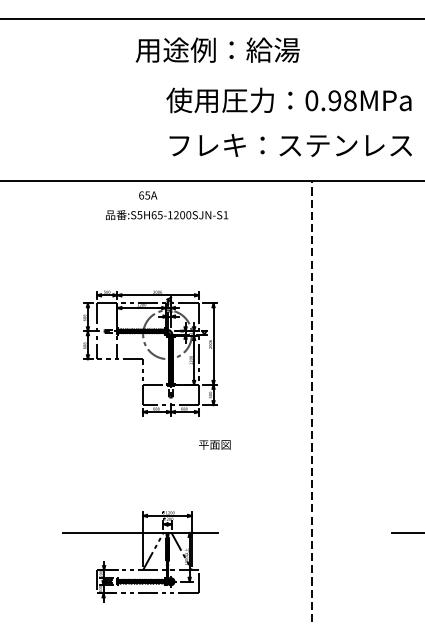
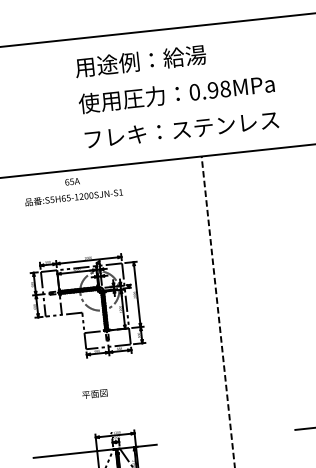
text: (217, 49) -> (140, 60), moved
text: (167, 215) -> (74, 197), moved
text: (214, 444) -> (94, 393), moved

